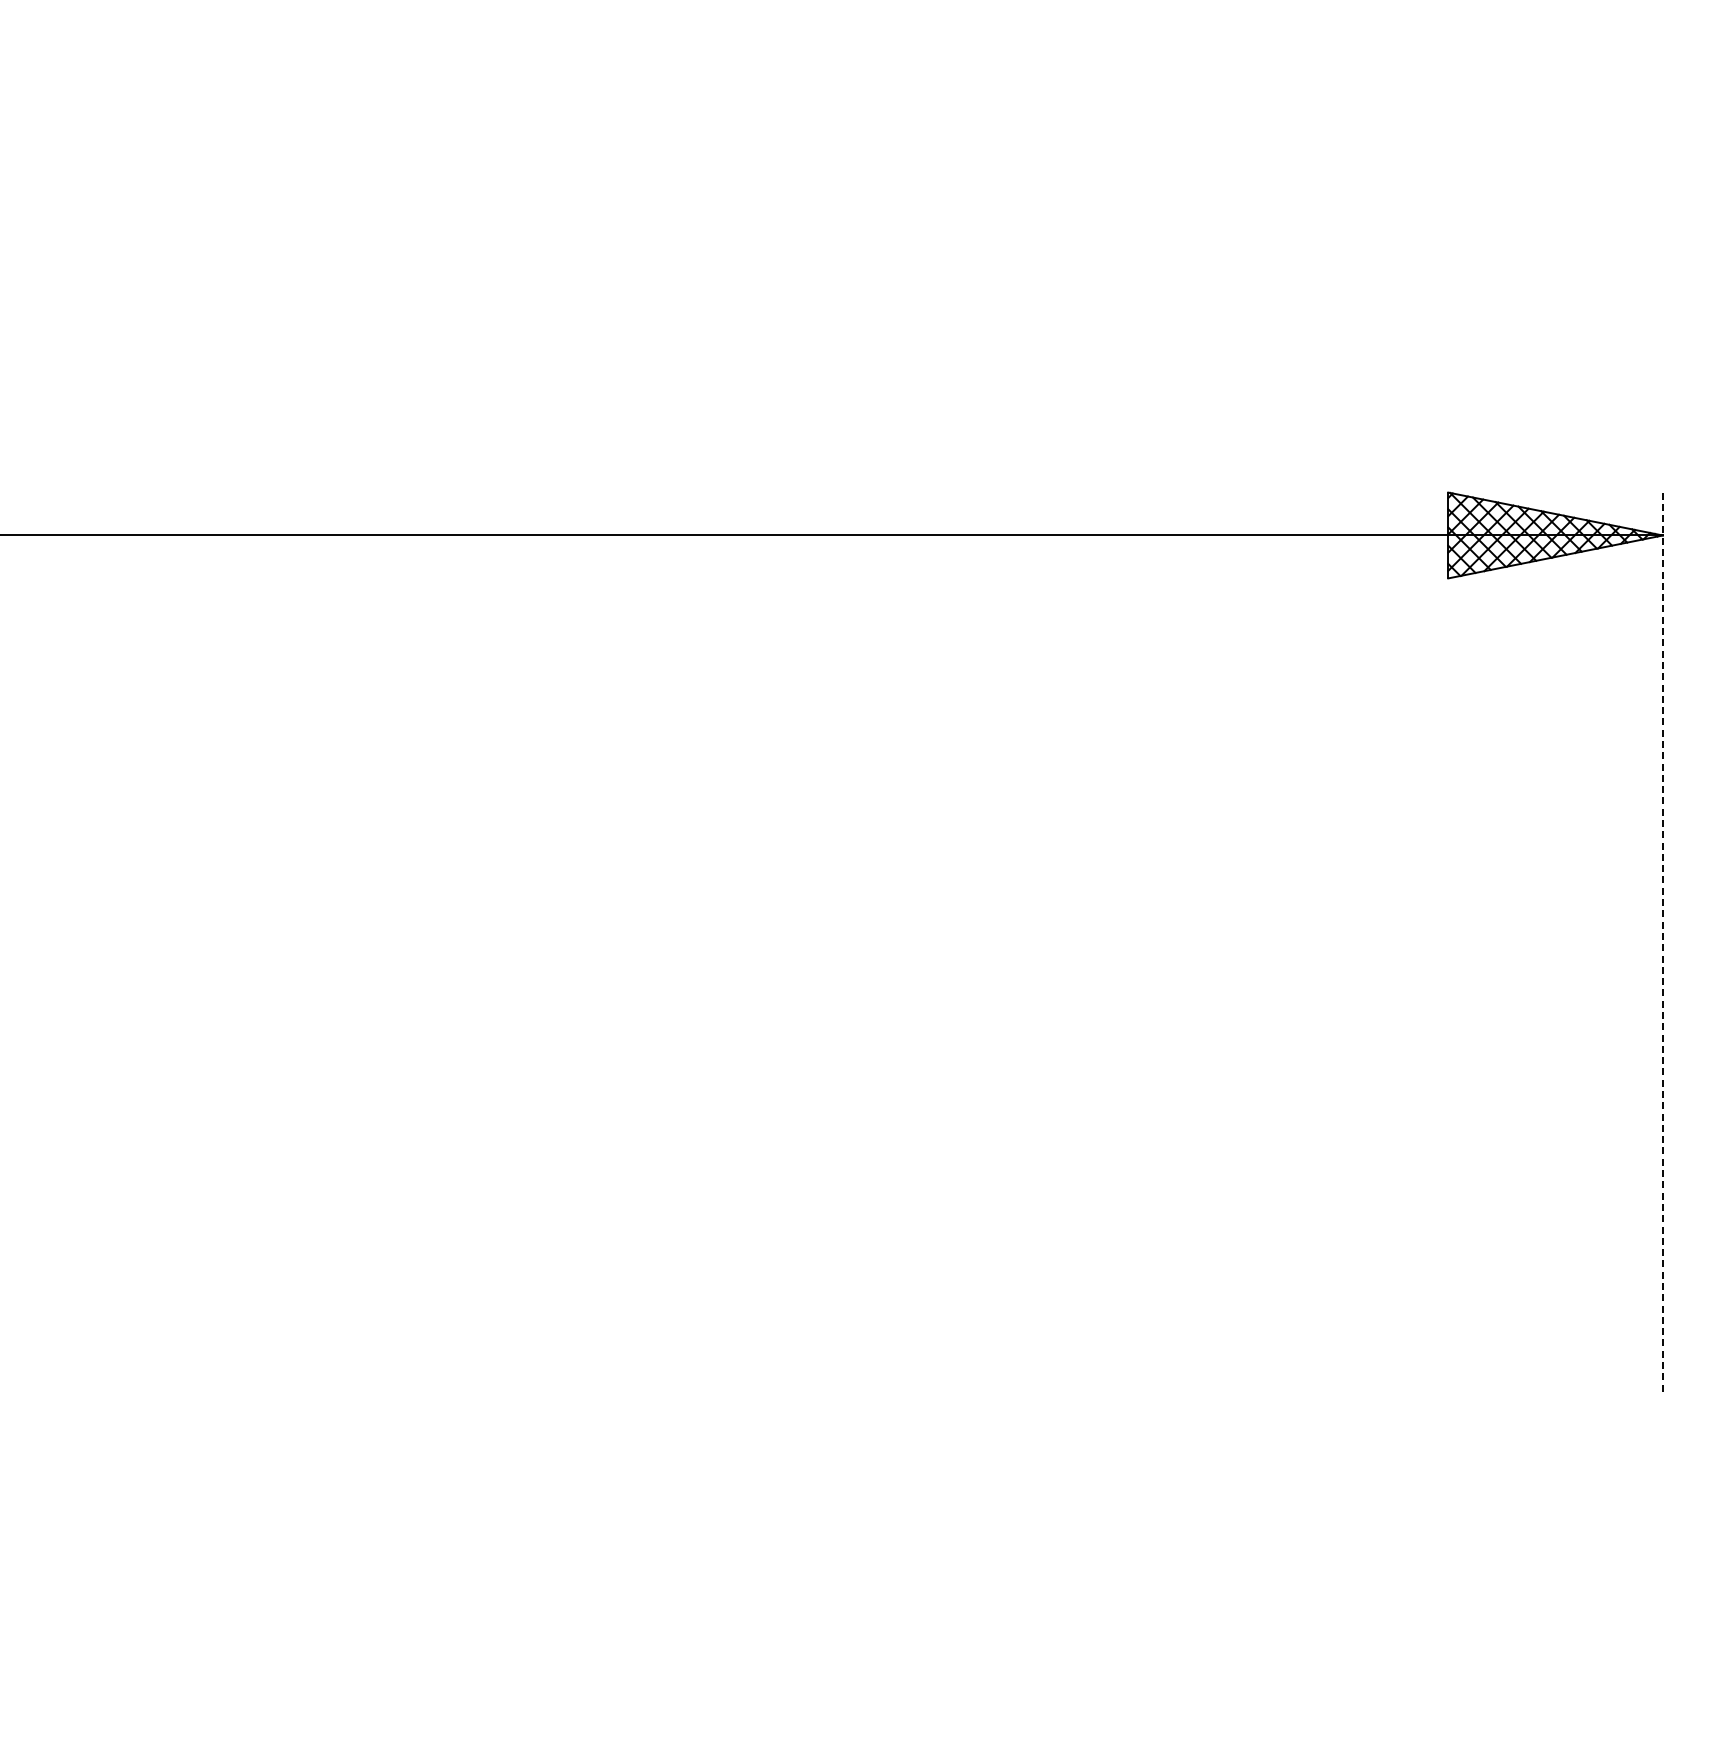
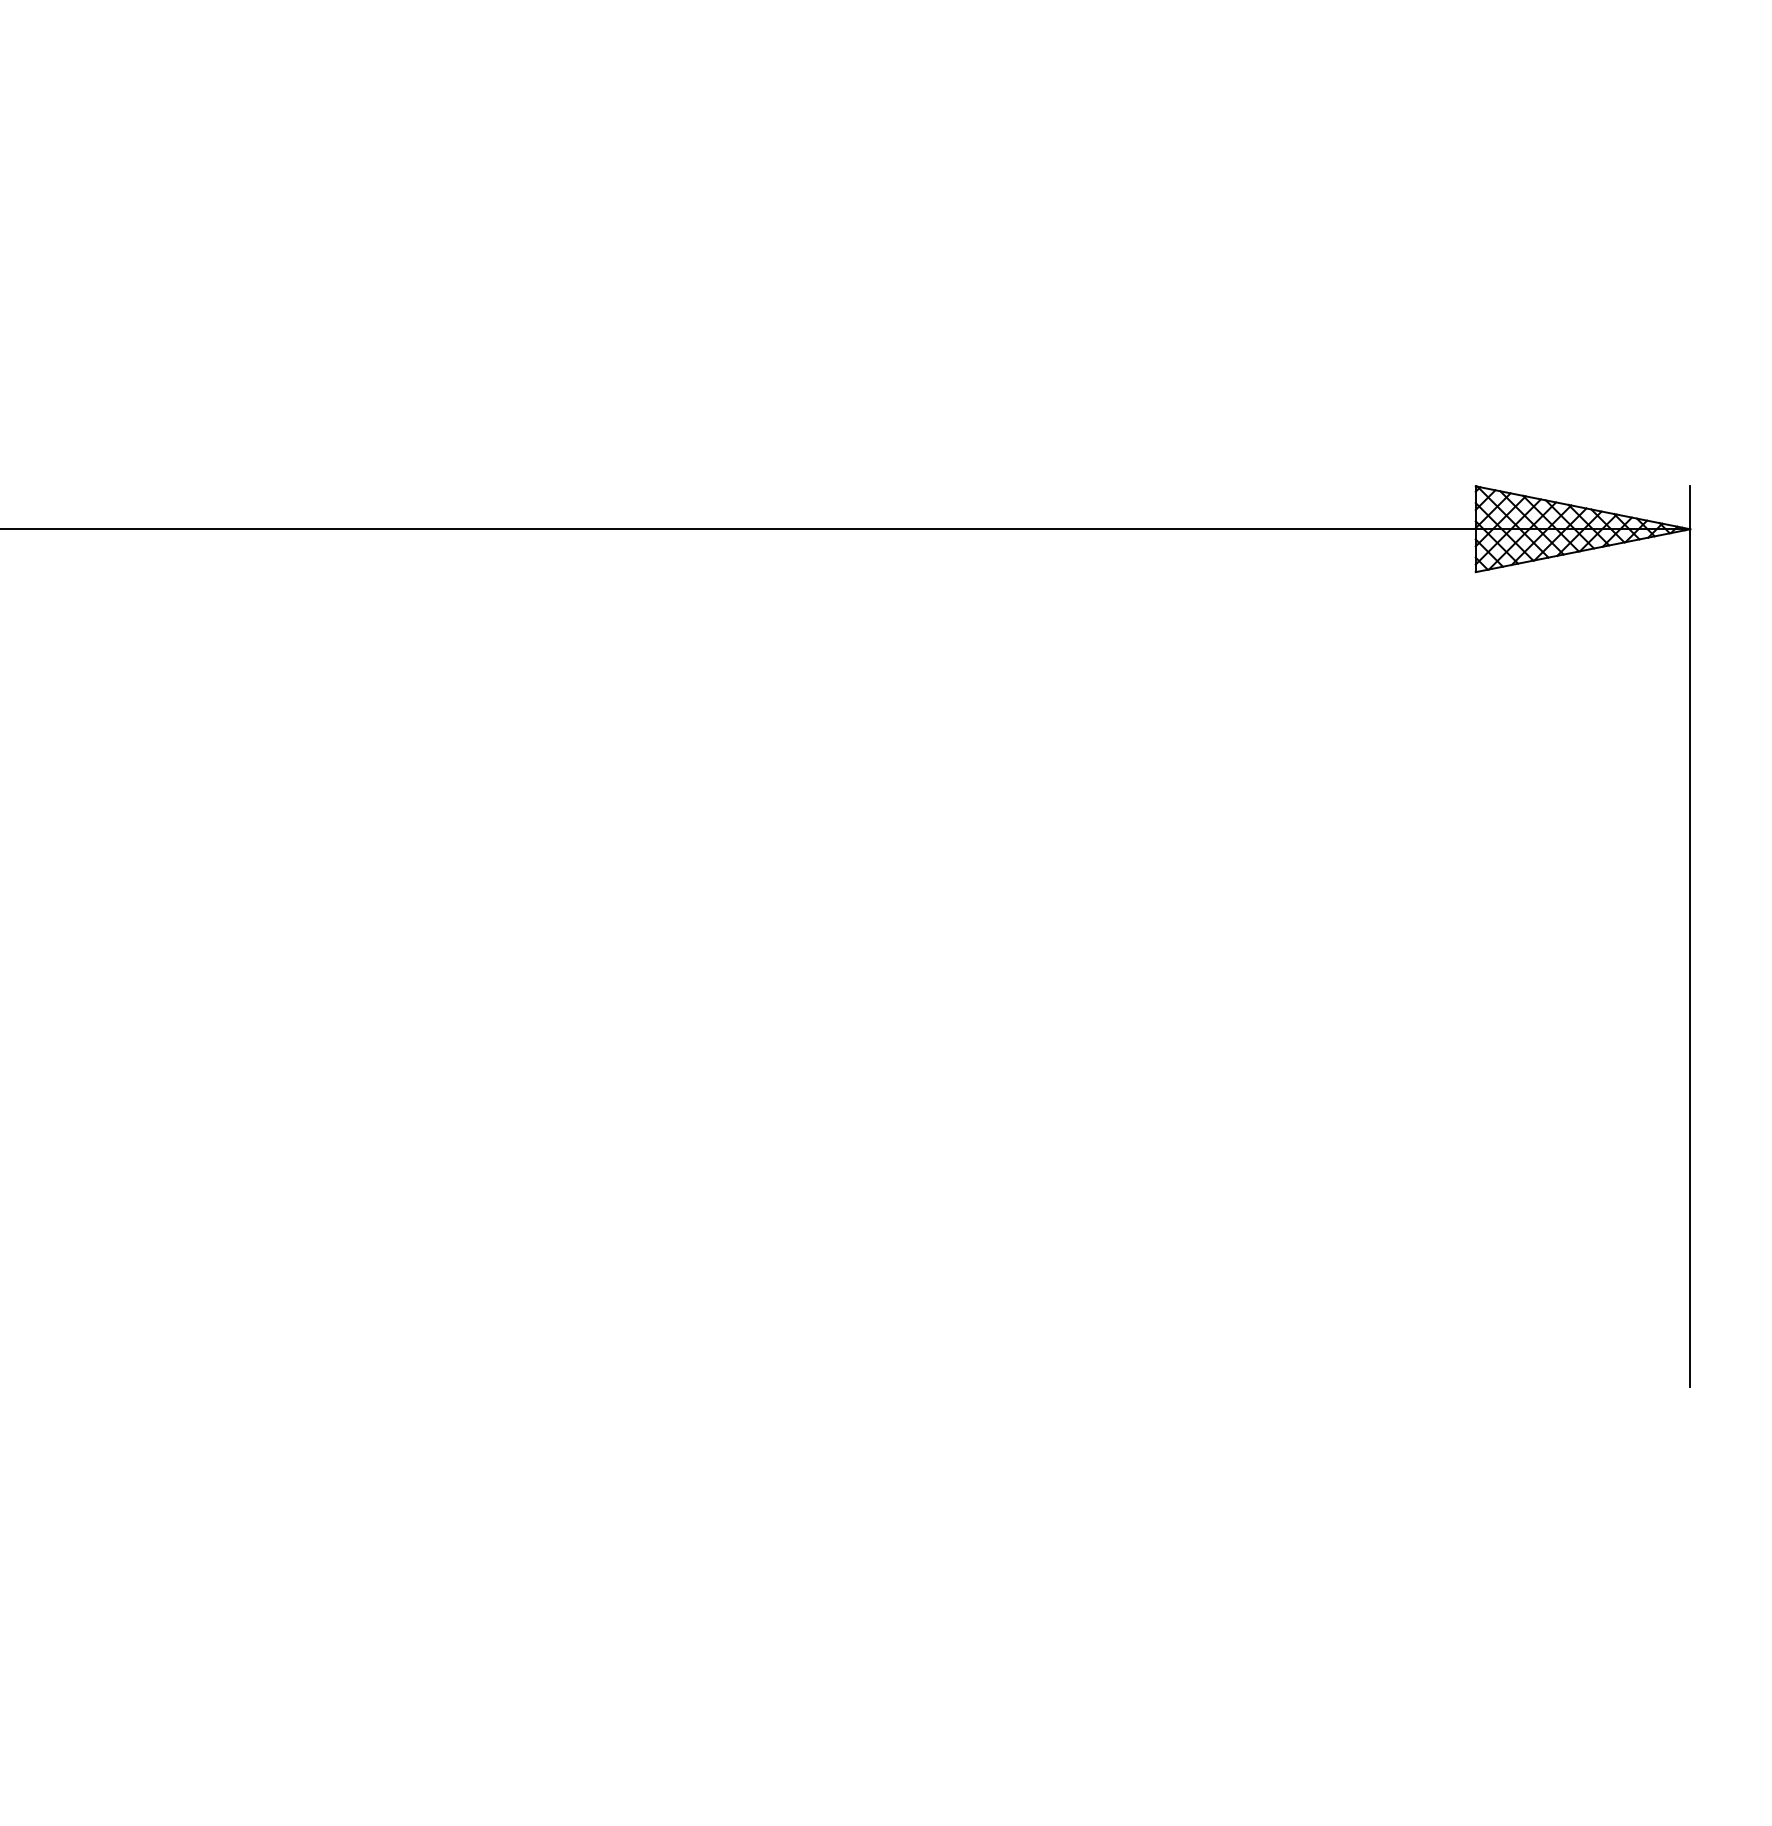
line: (1663, 942) -> (1690, 936), dashed -> solid

